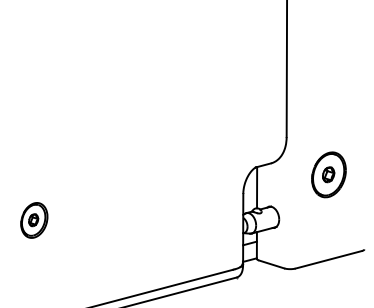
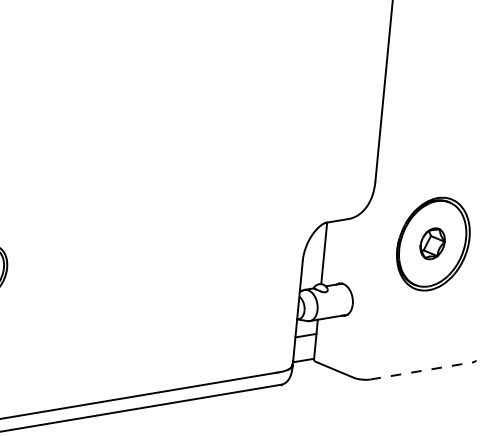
part: (328, 174) -> (432, 243), size x1.4
line: (329, 259) -> (422, 370), solid -> dashed

